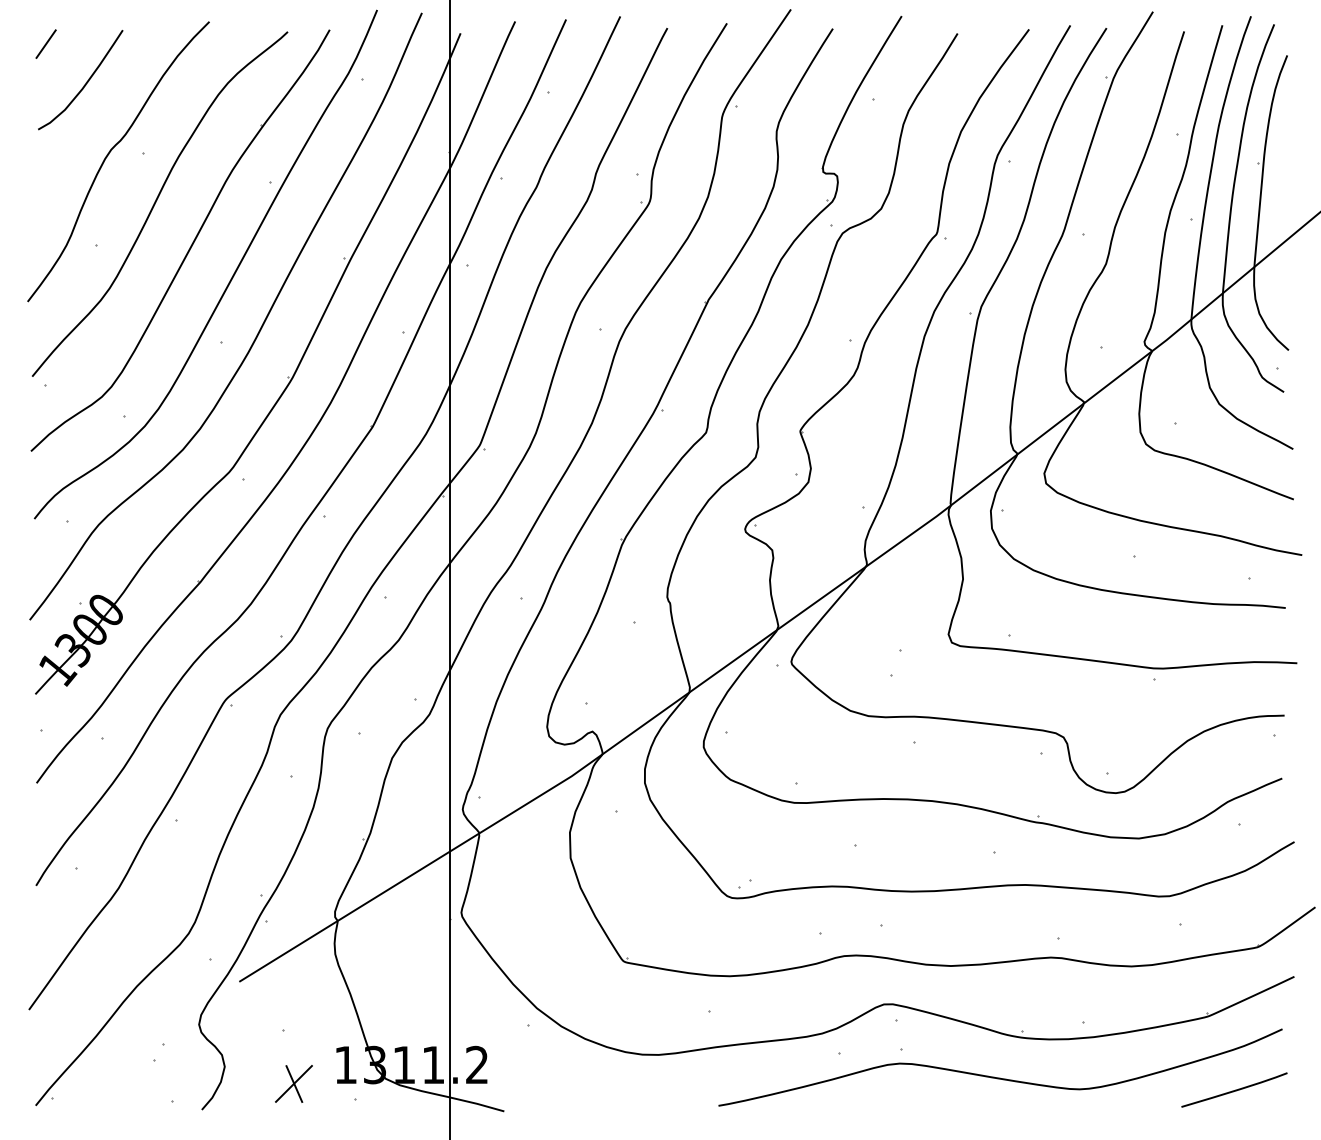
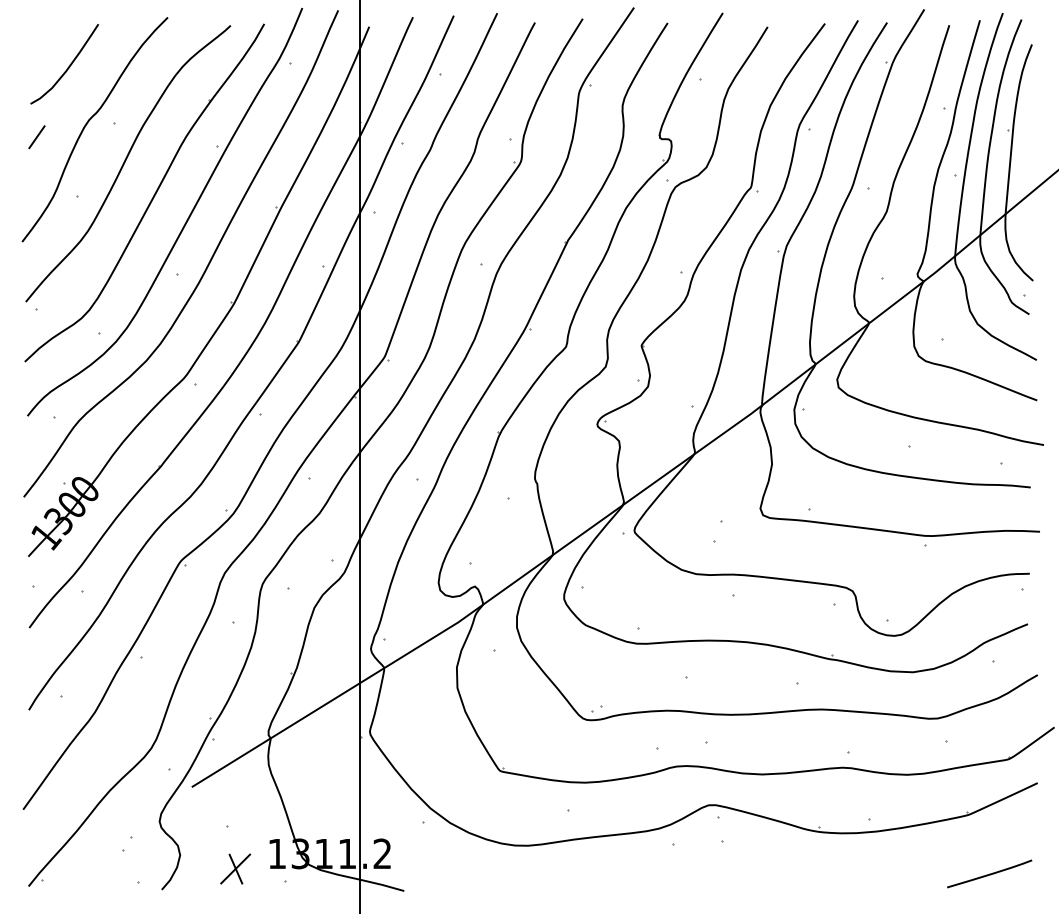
line: (45, 43) -> (36, 136), moved
curve: (1000, 1077) -> (802, 863), removed

